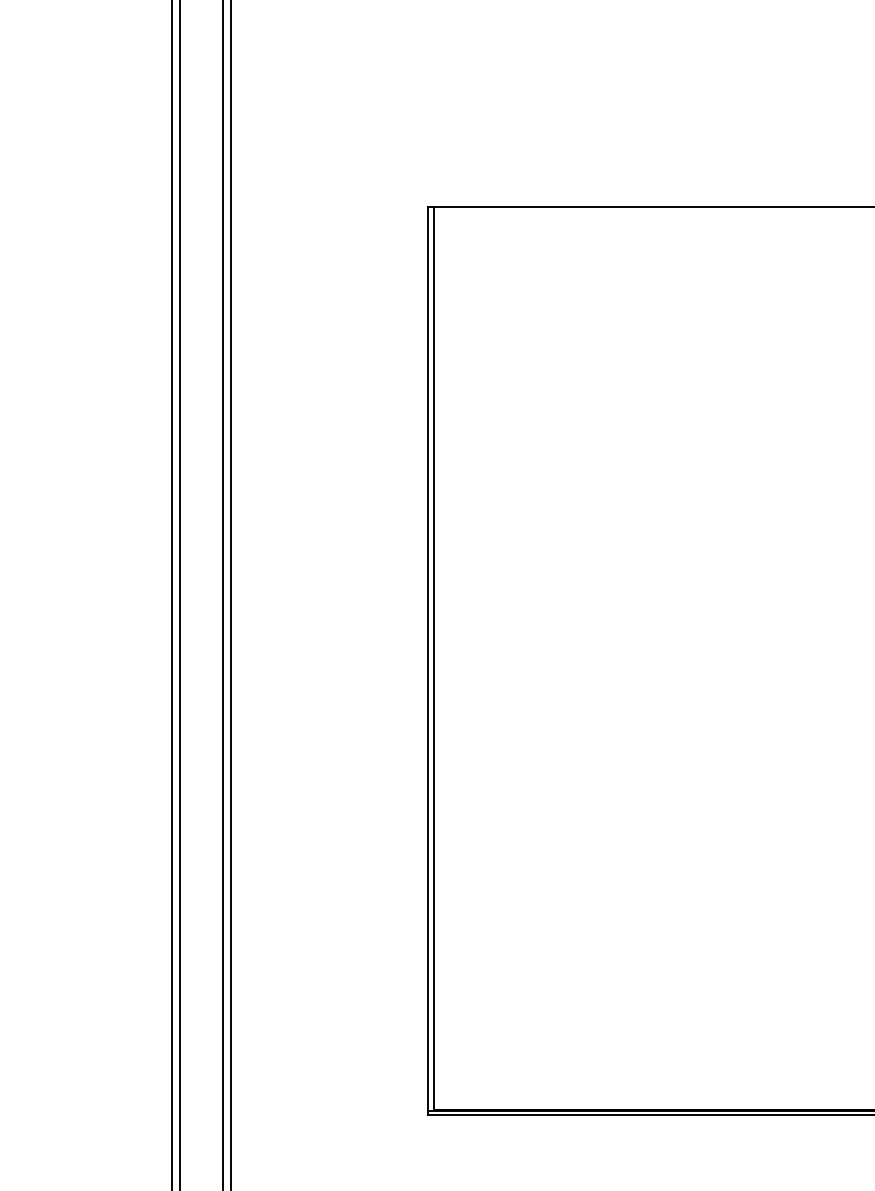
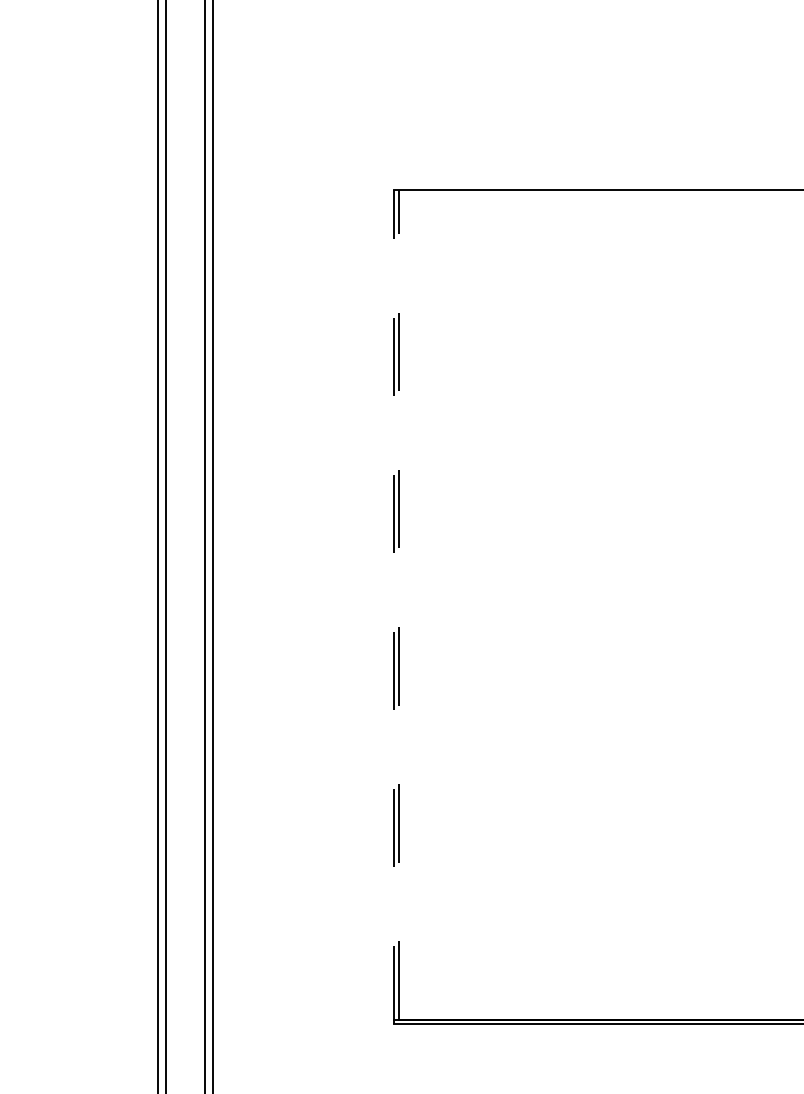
line: (434, 658) -> (399, 604), solid -> dashed
line: (428, 660) -> (393, 606), solid -> dashed

